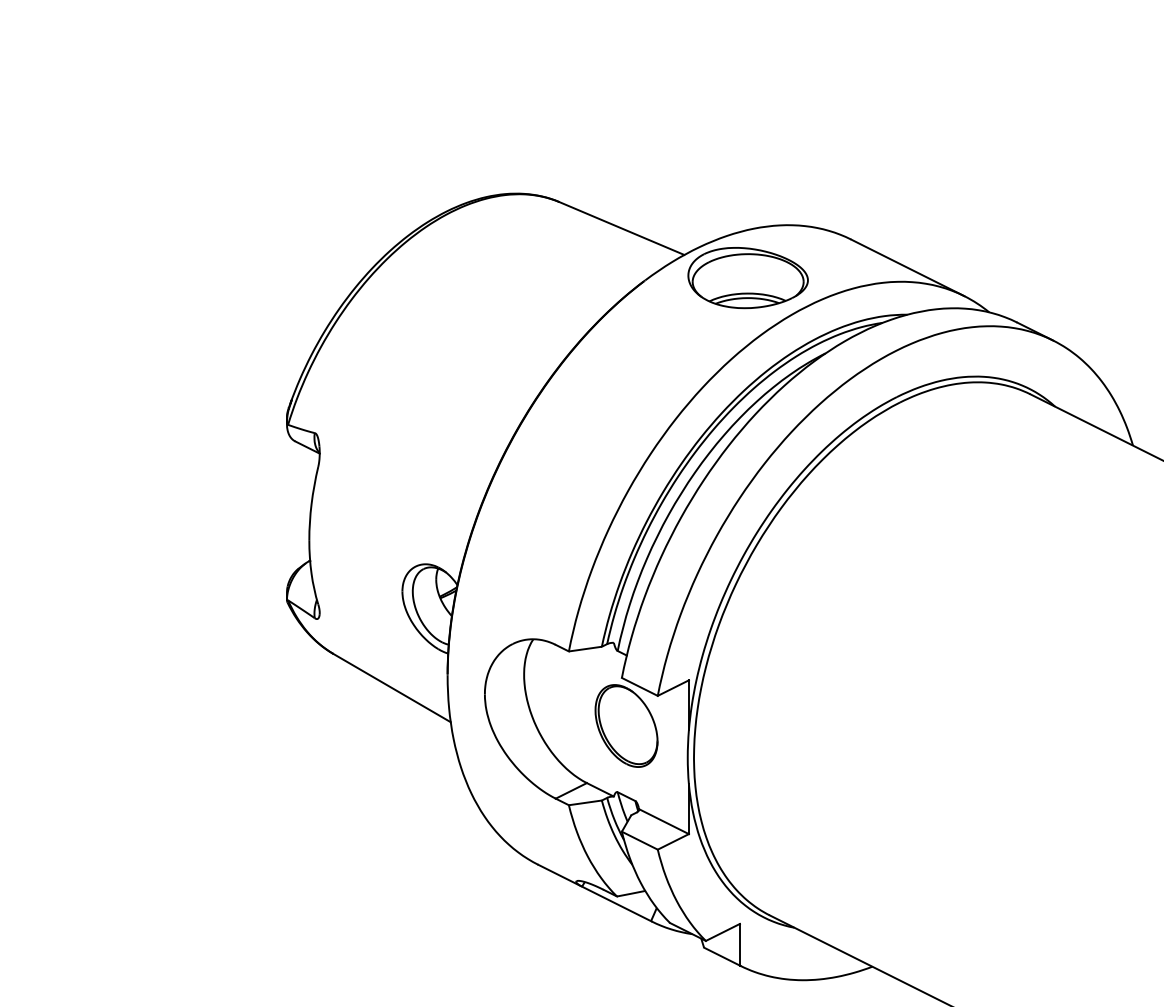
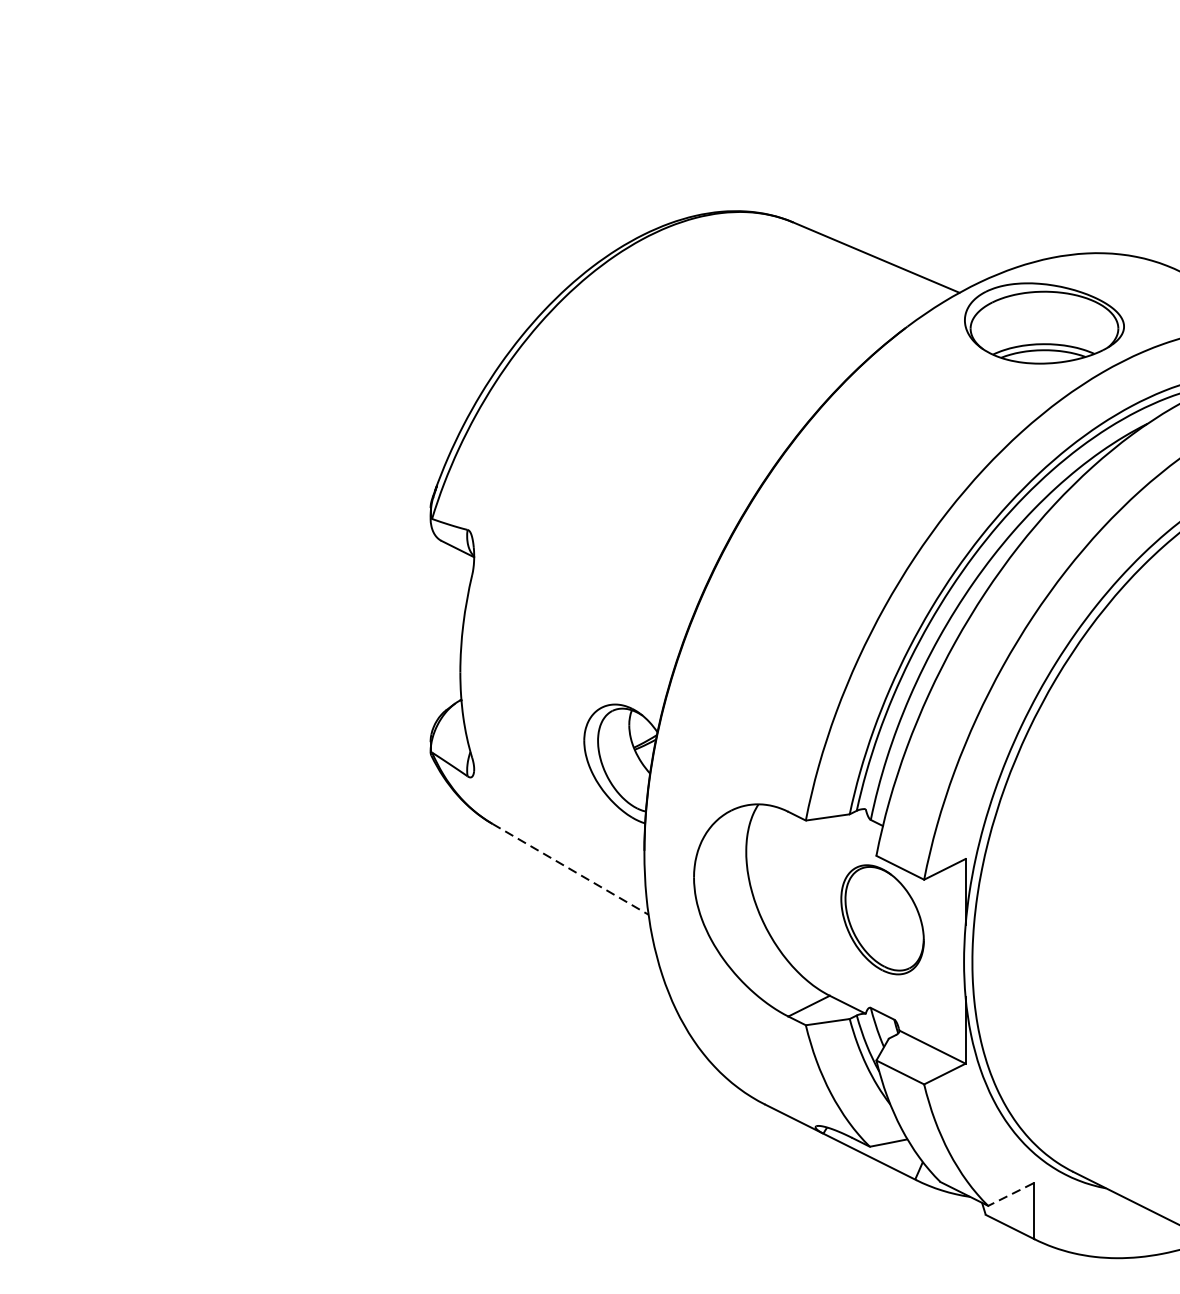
line: (392, 688) -> (571, 869), solid -> dashed
line: (722, 932) -> (1010, 1194), solid -> dashed

